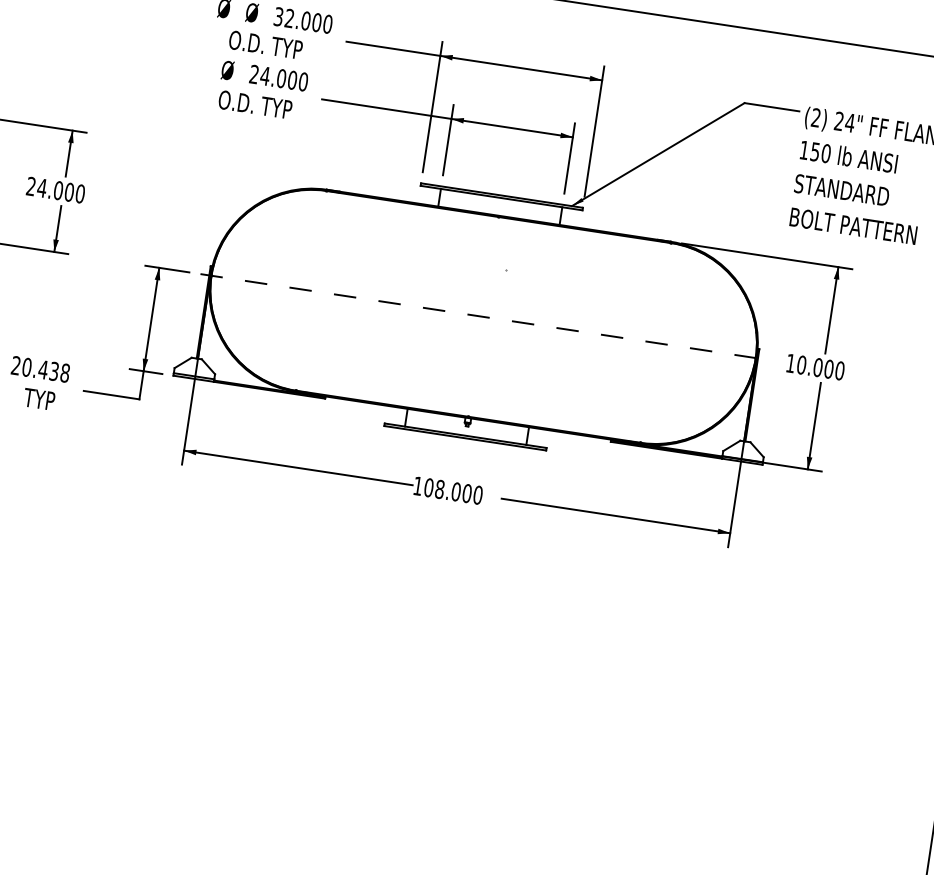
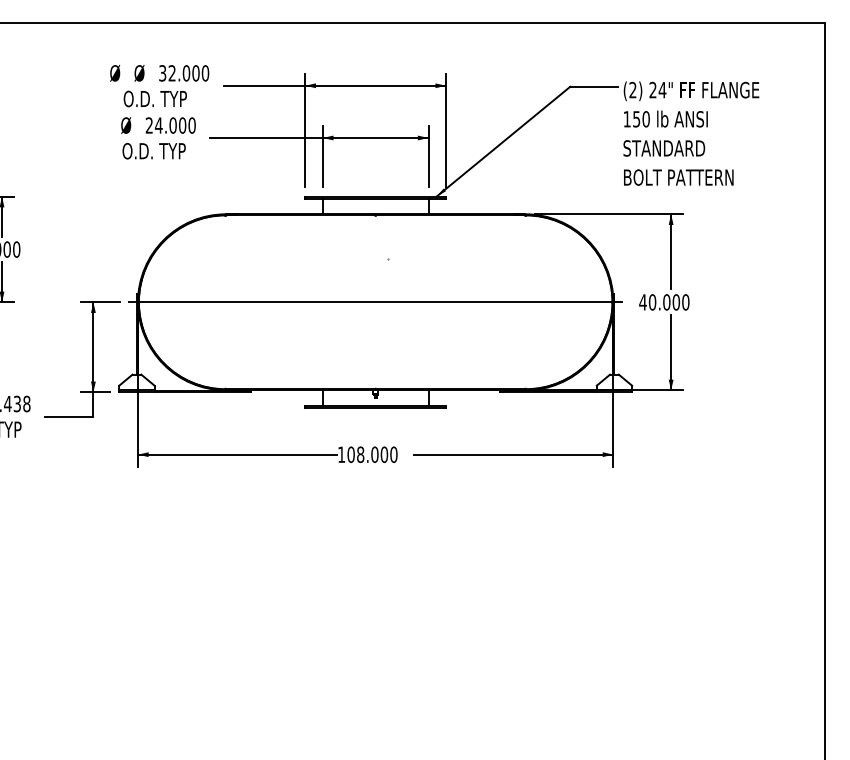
line: (484, 317) -> (376, 302), dashed -> solid
text: (790, 363) -> (642, 302), 10.000 -> 40.000

